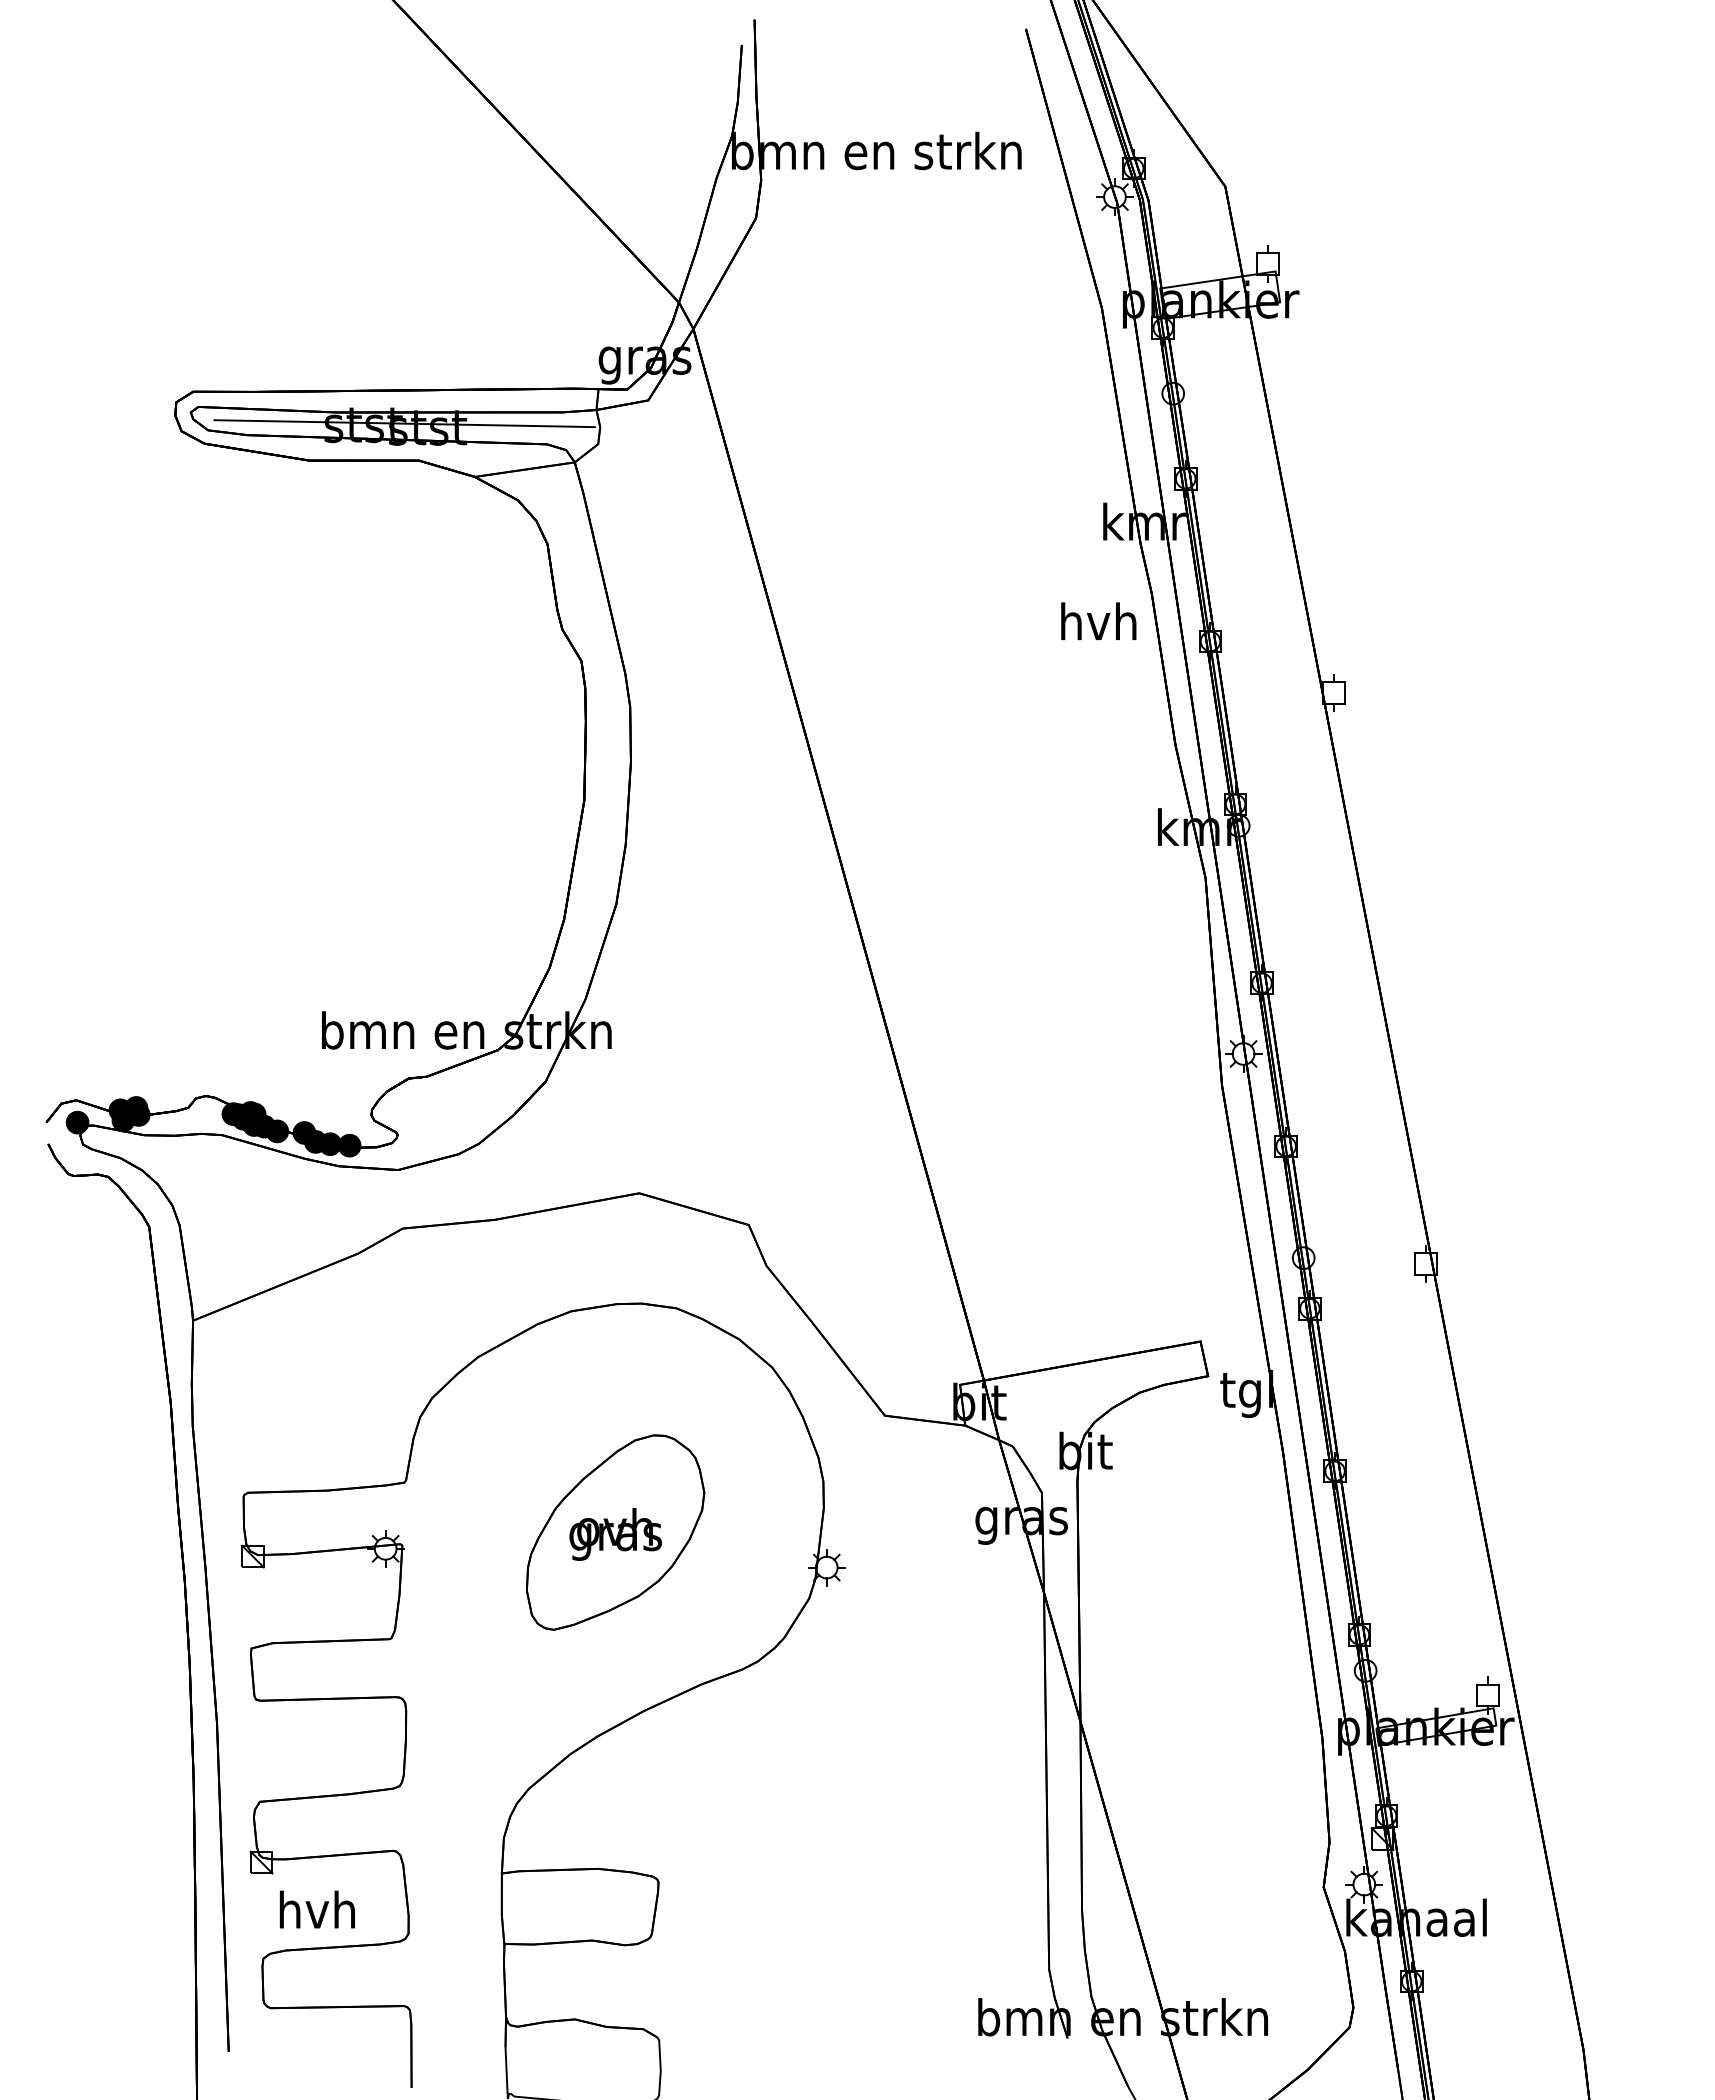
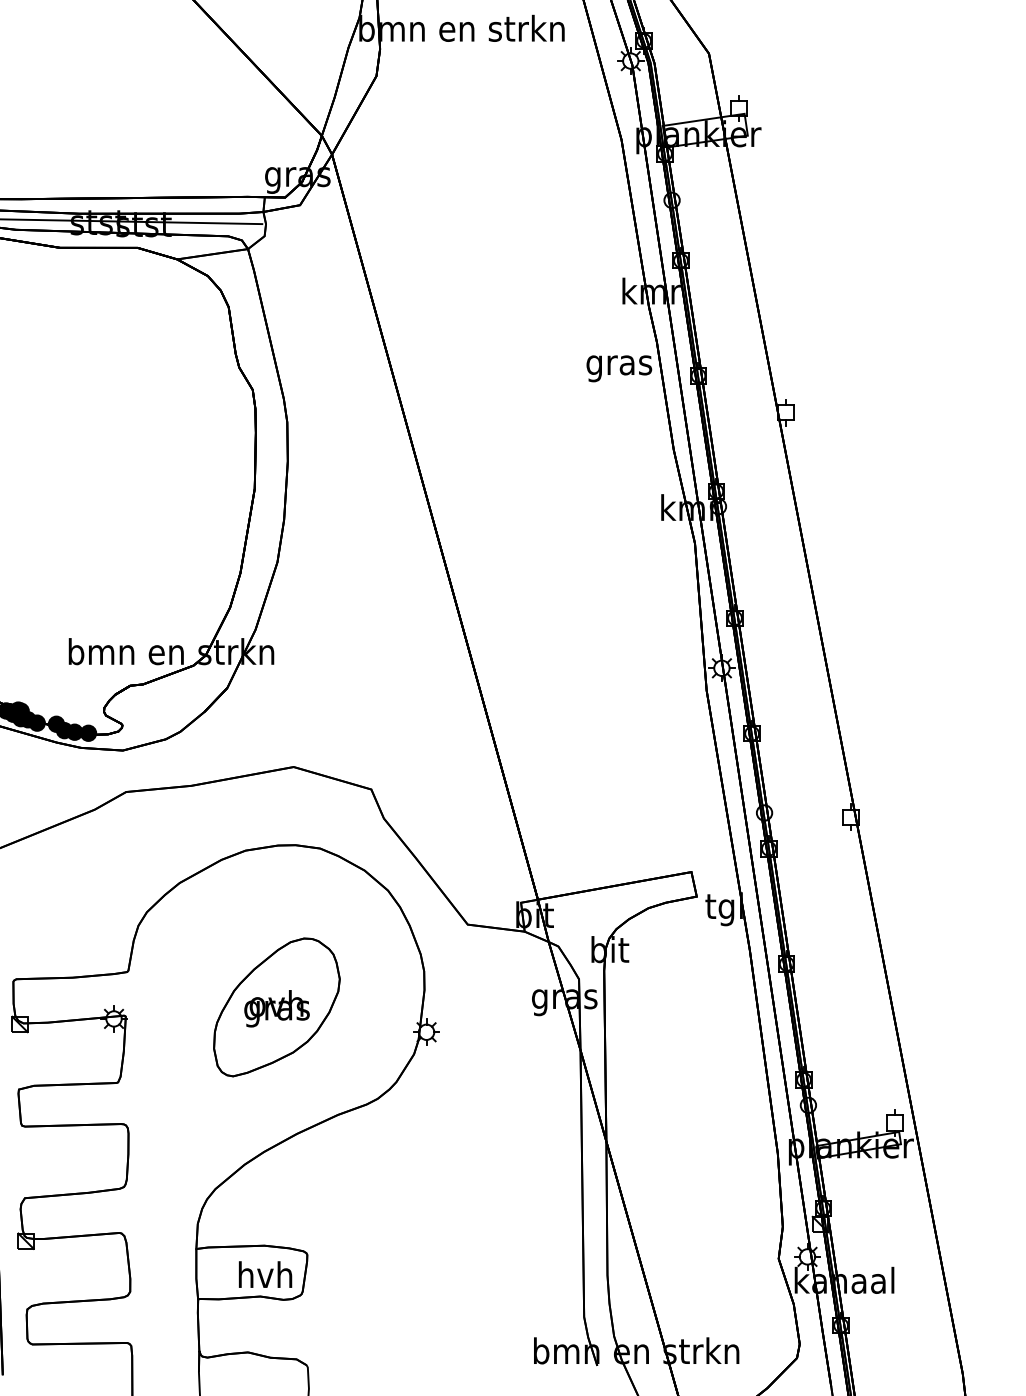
text: (1098, 626) -> (619, 365), hvh -> gras
text: (316, 1909) -> (264, 1274), moved

